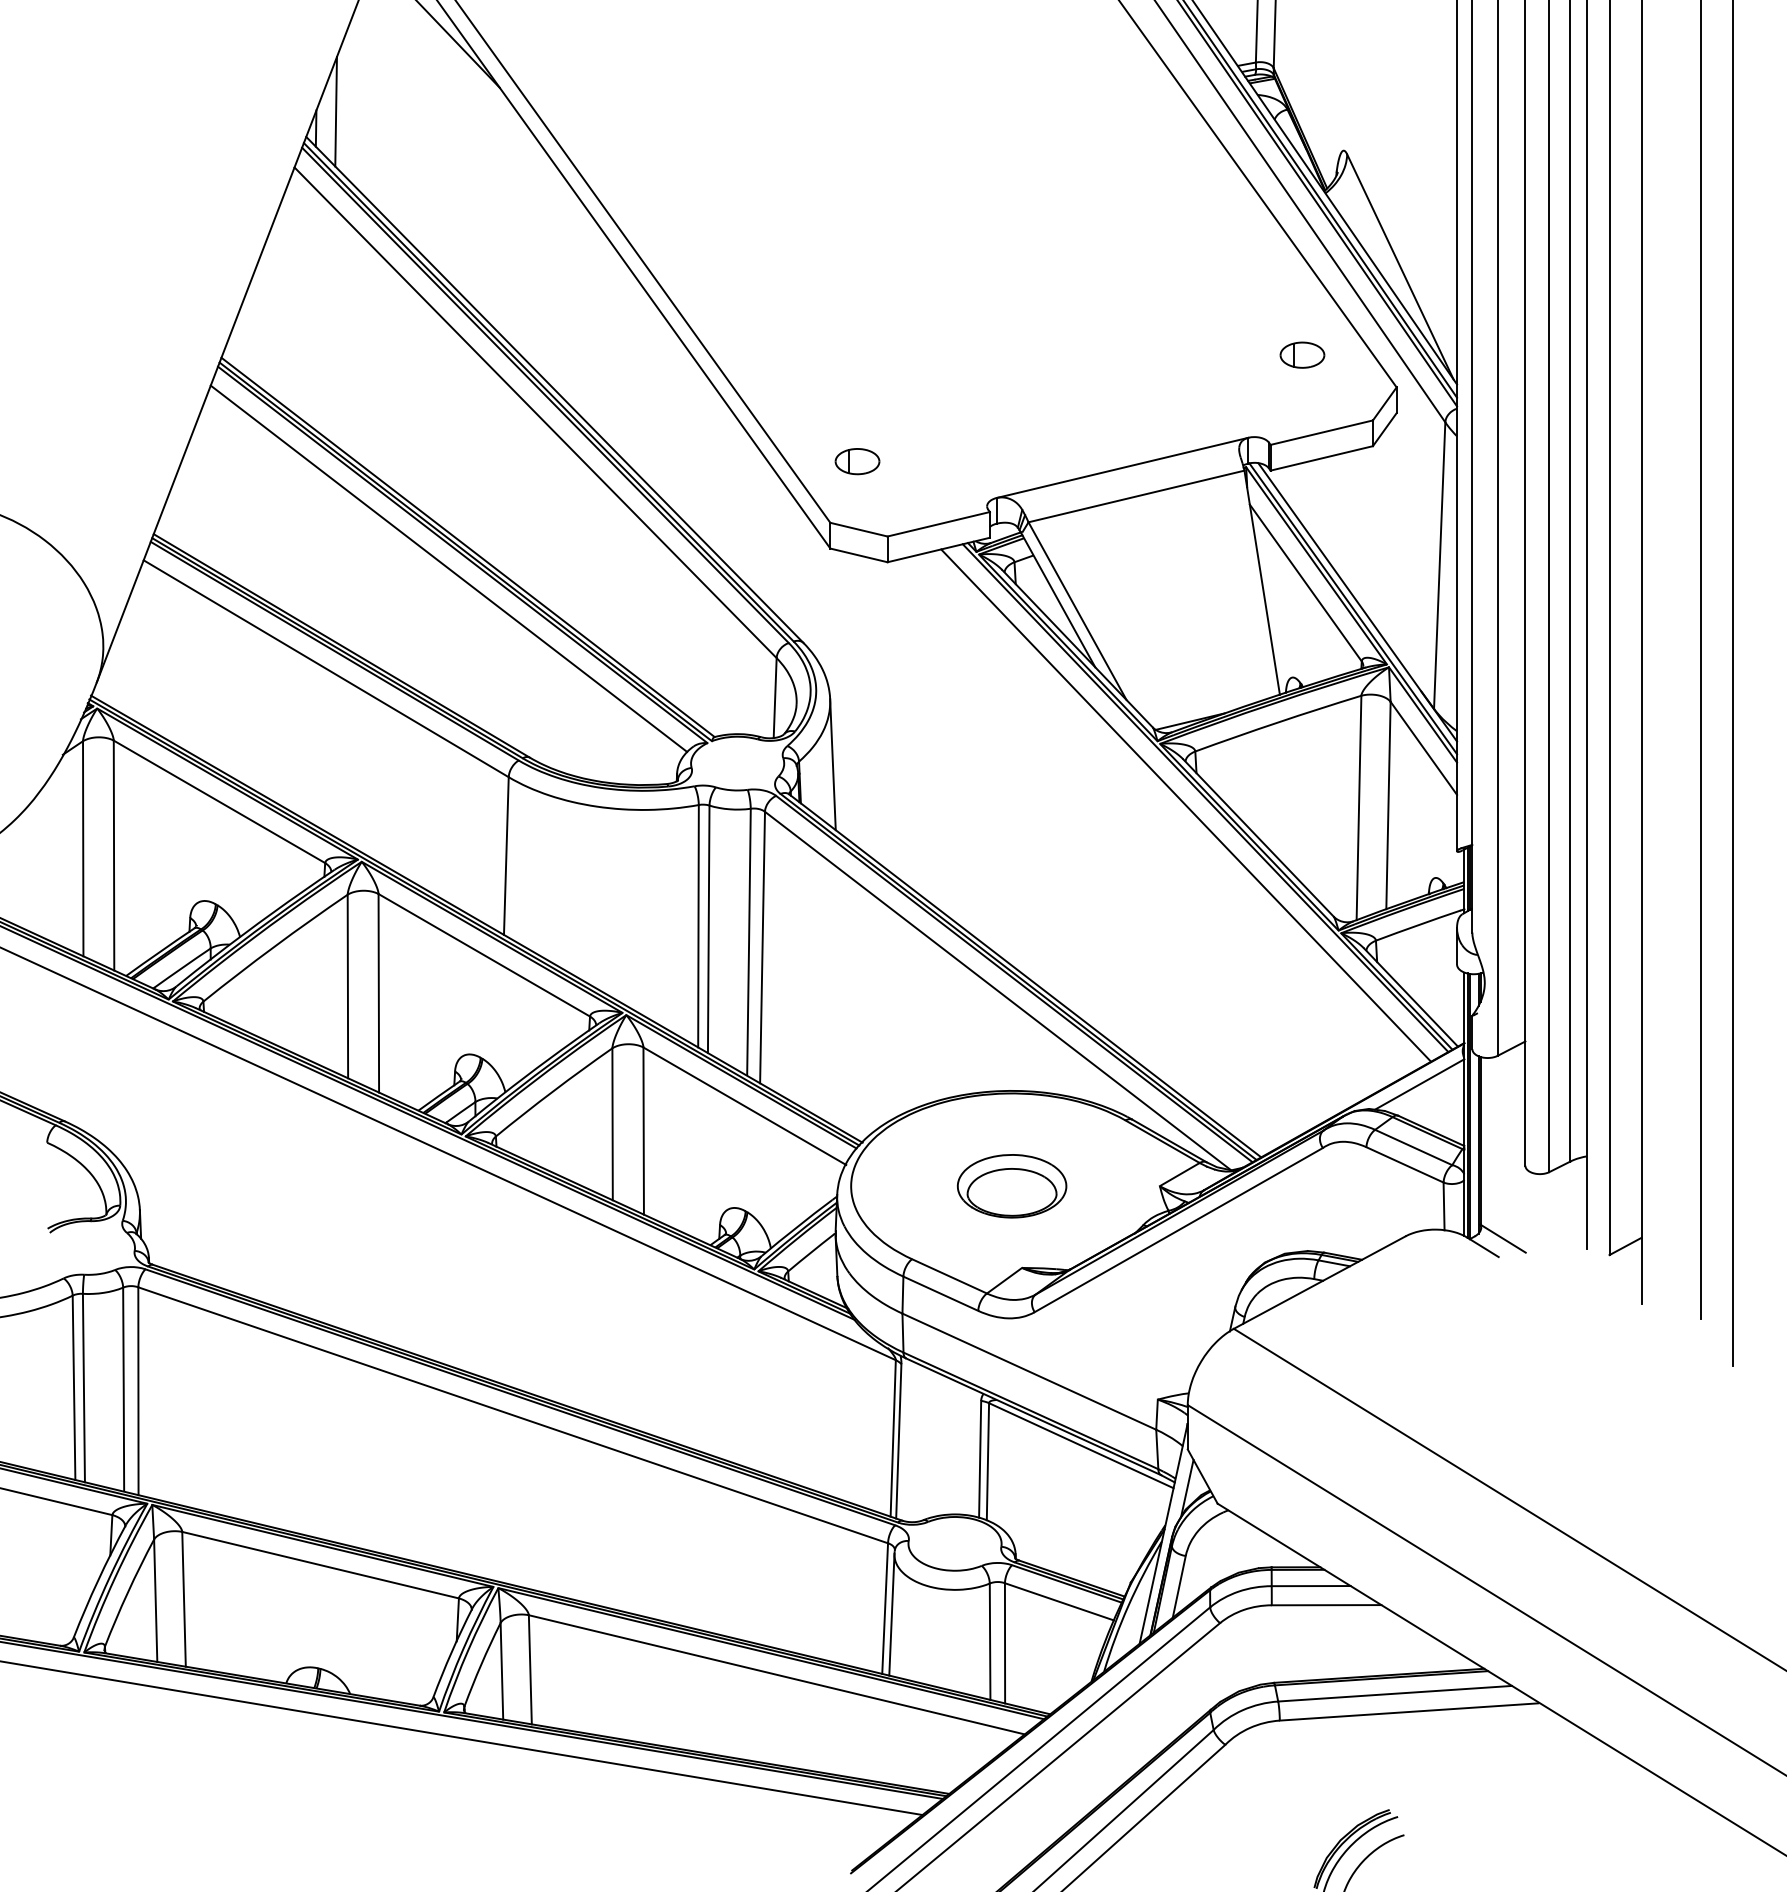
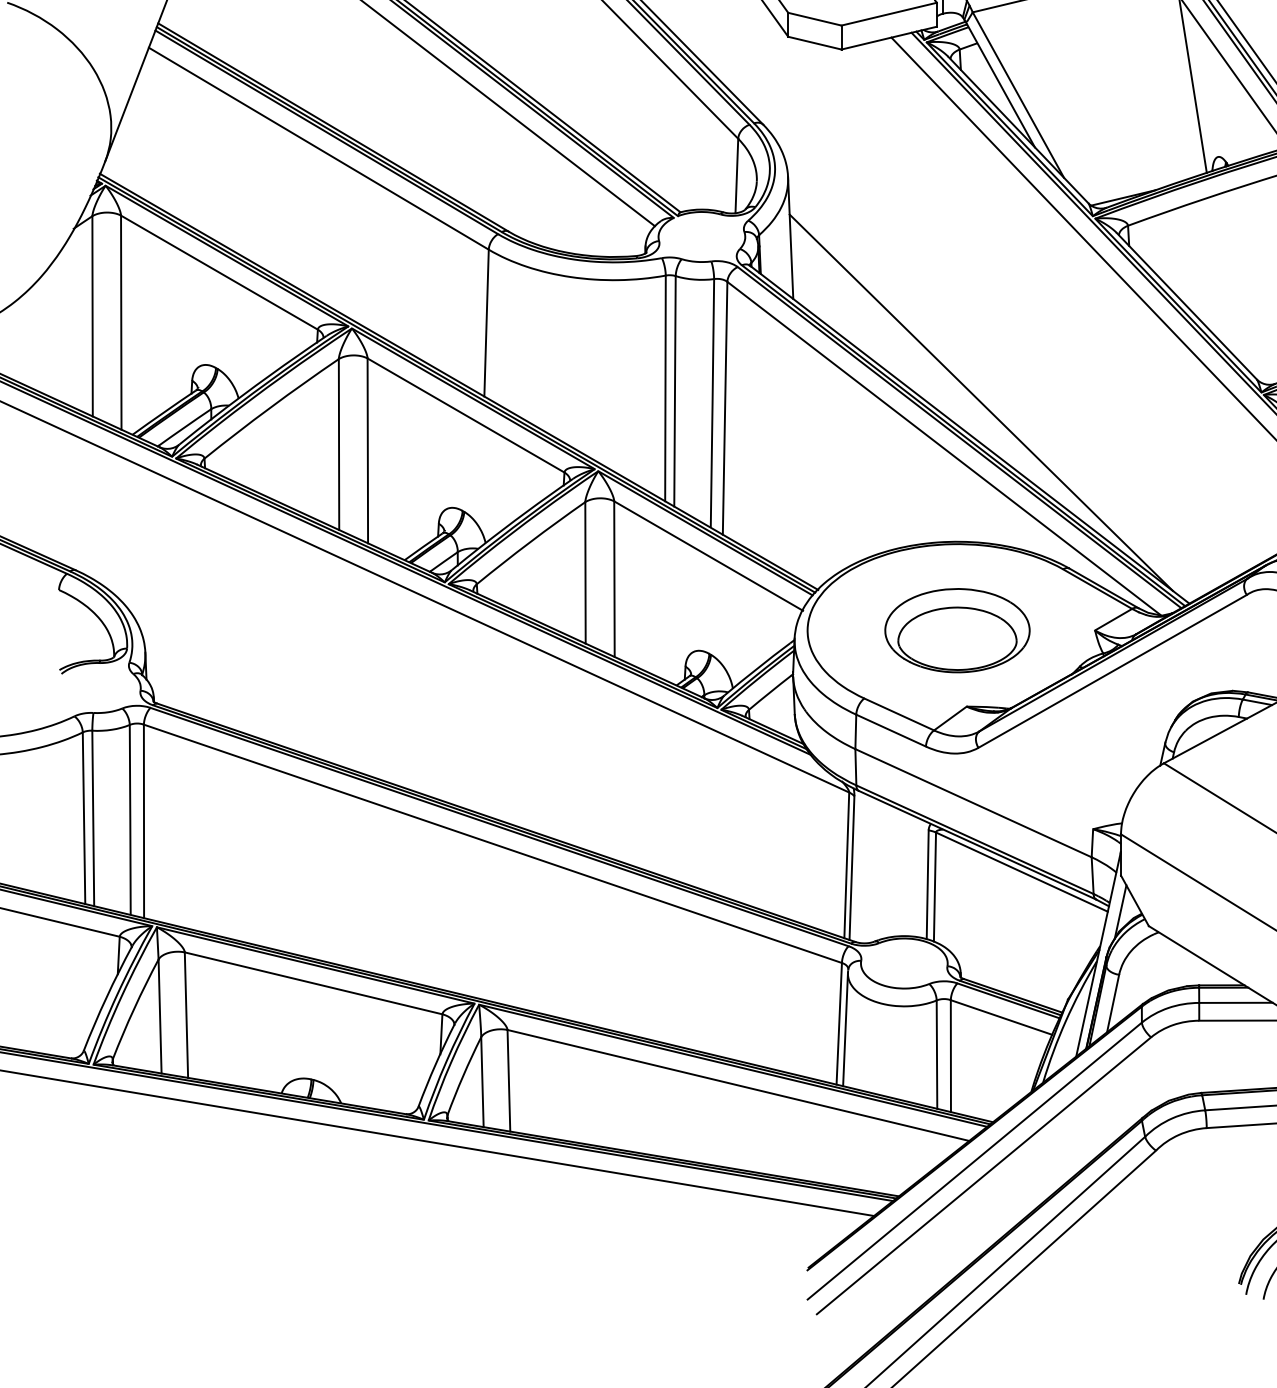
line: (1037, 941) -> (981, 402), added
part: (1011, 1185) -> (956, 629), size x1.43

